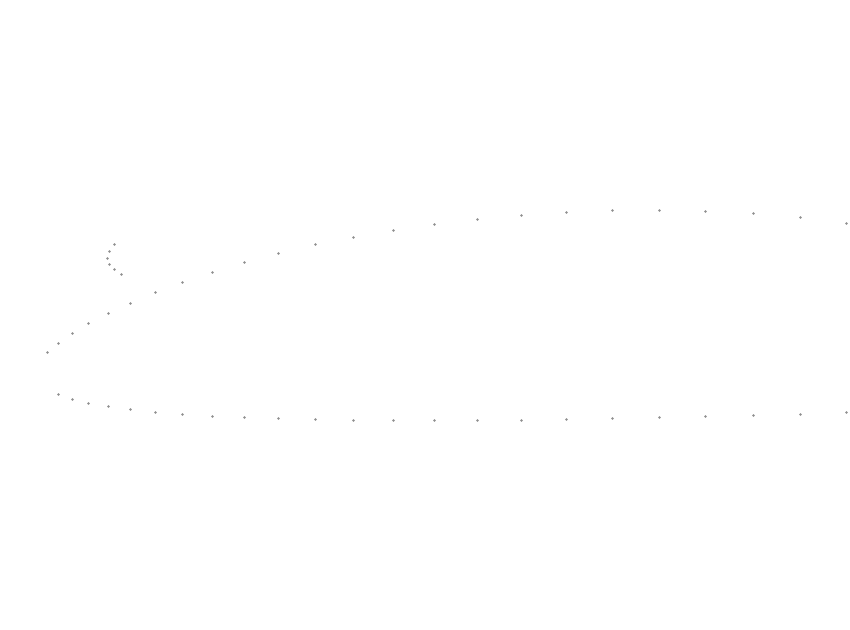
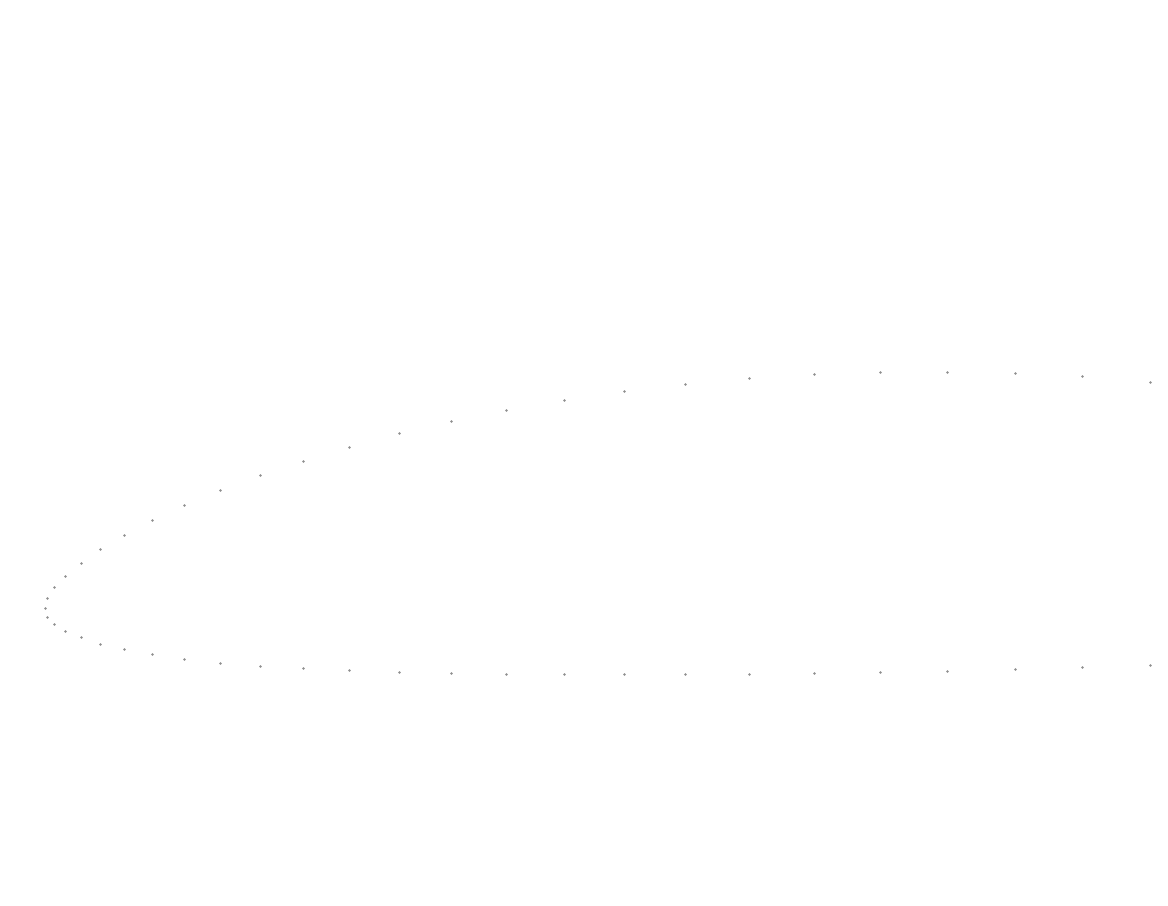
part: (108, 258) -> (46, 608), moved

